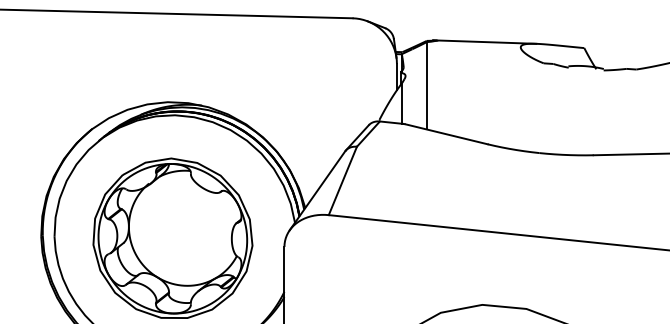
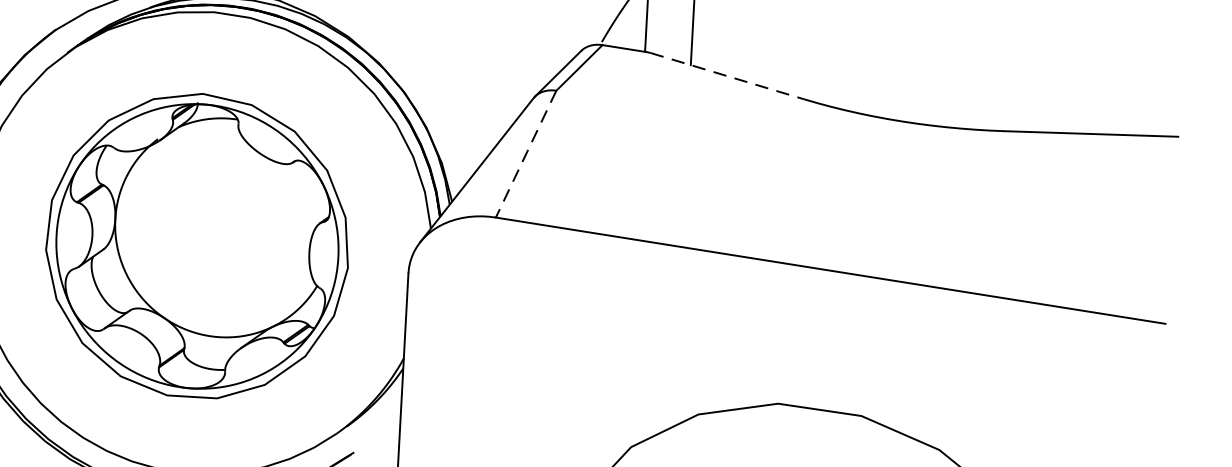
line: (447, 134) -> (729, 76), solid -> dashed
line: (342, 180) -> (525, 153), solid -> dashed

